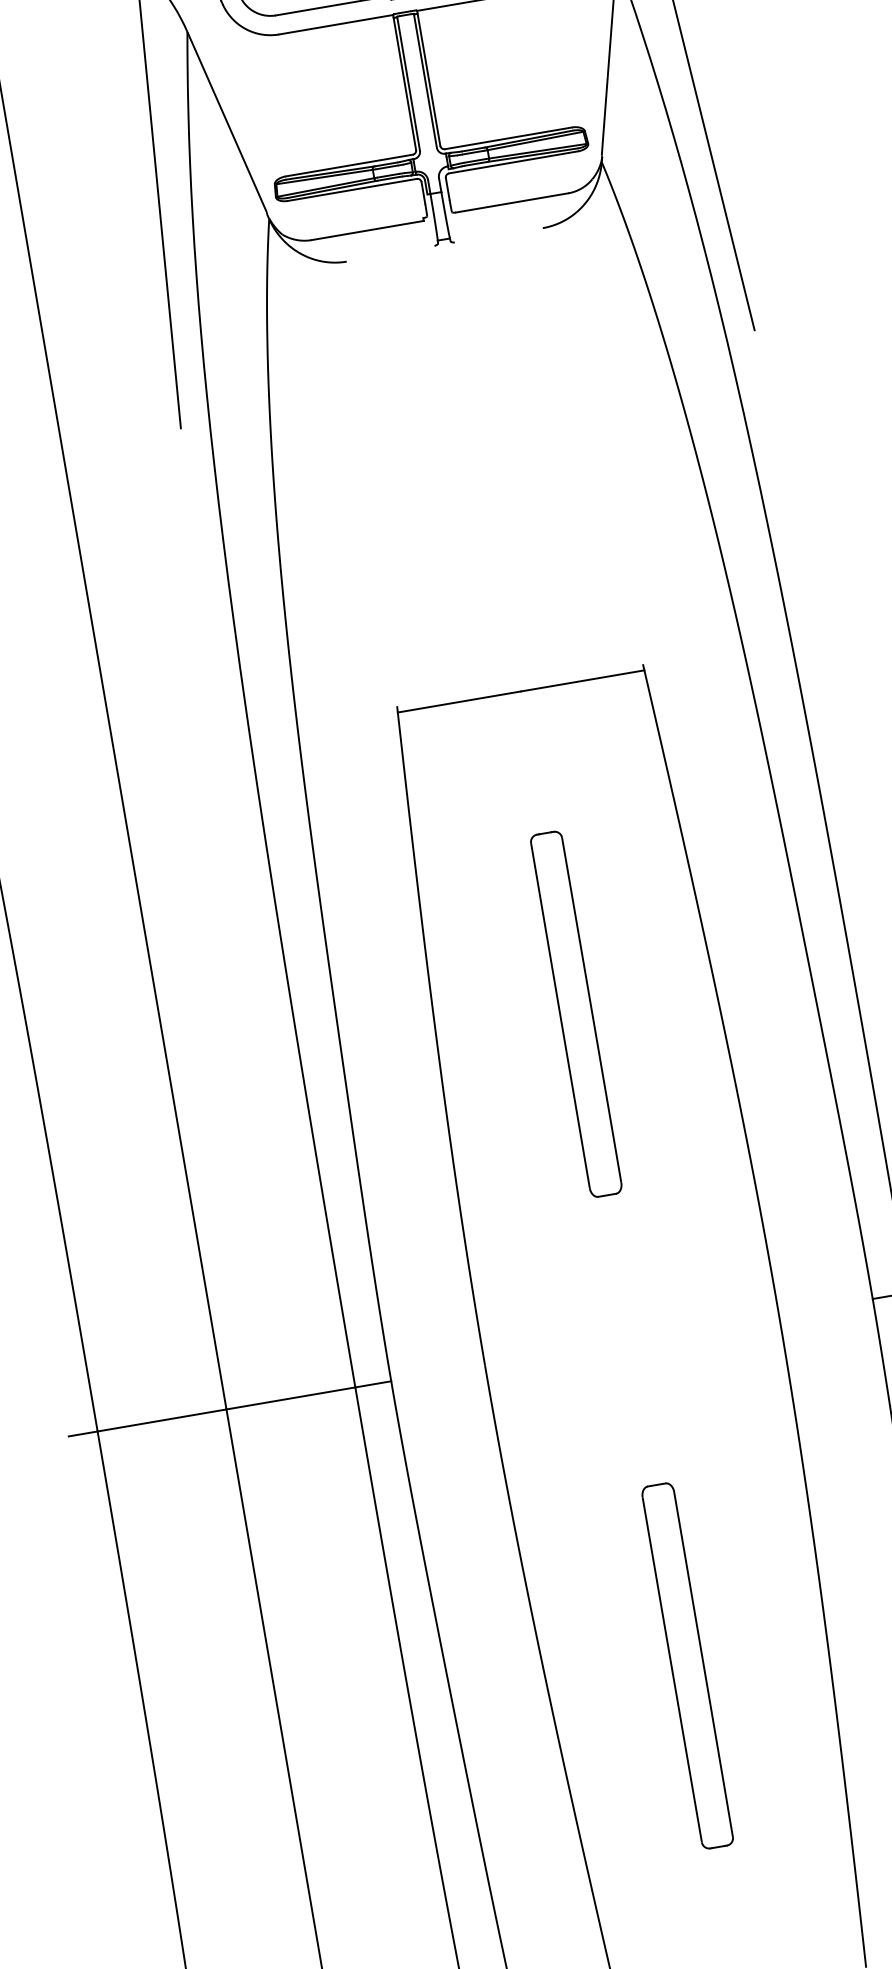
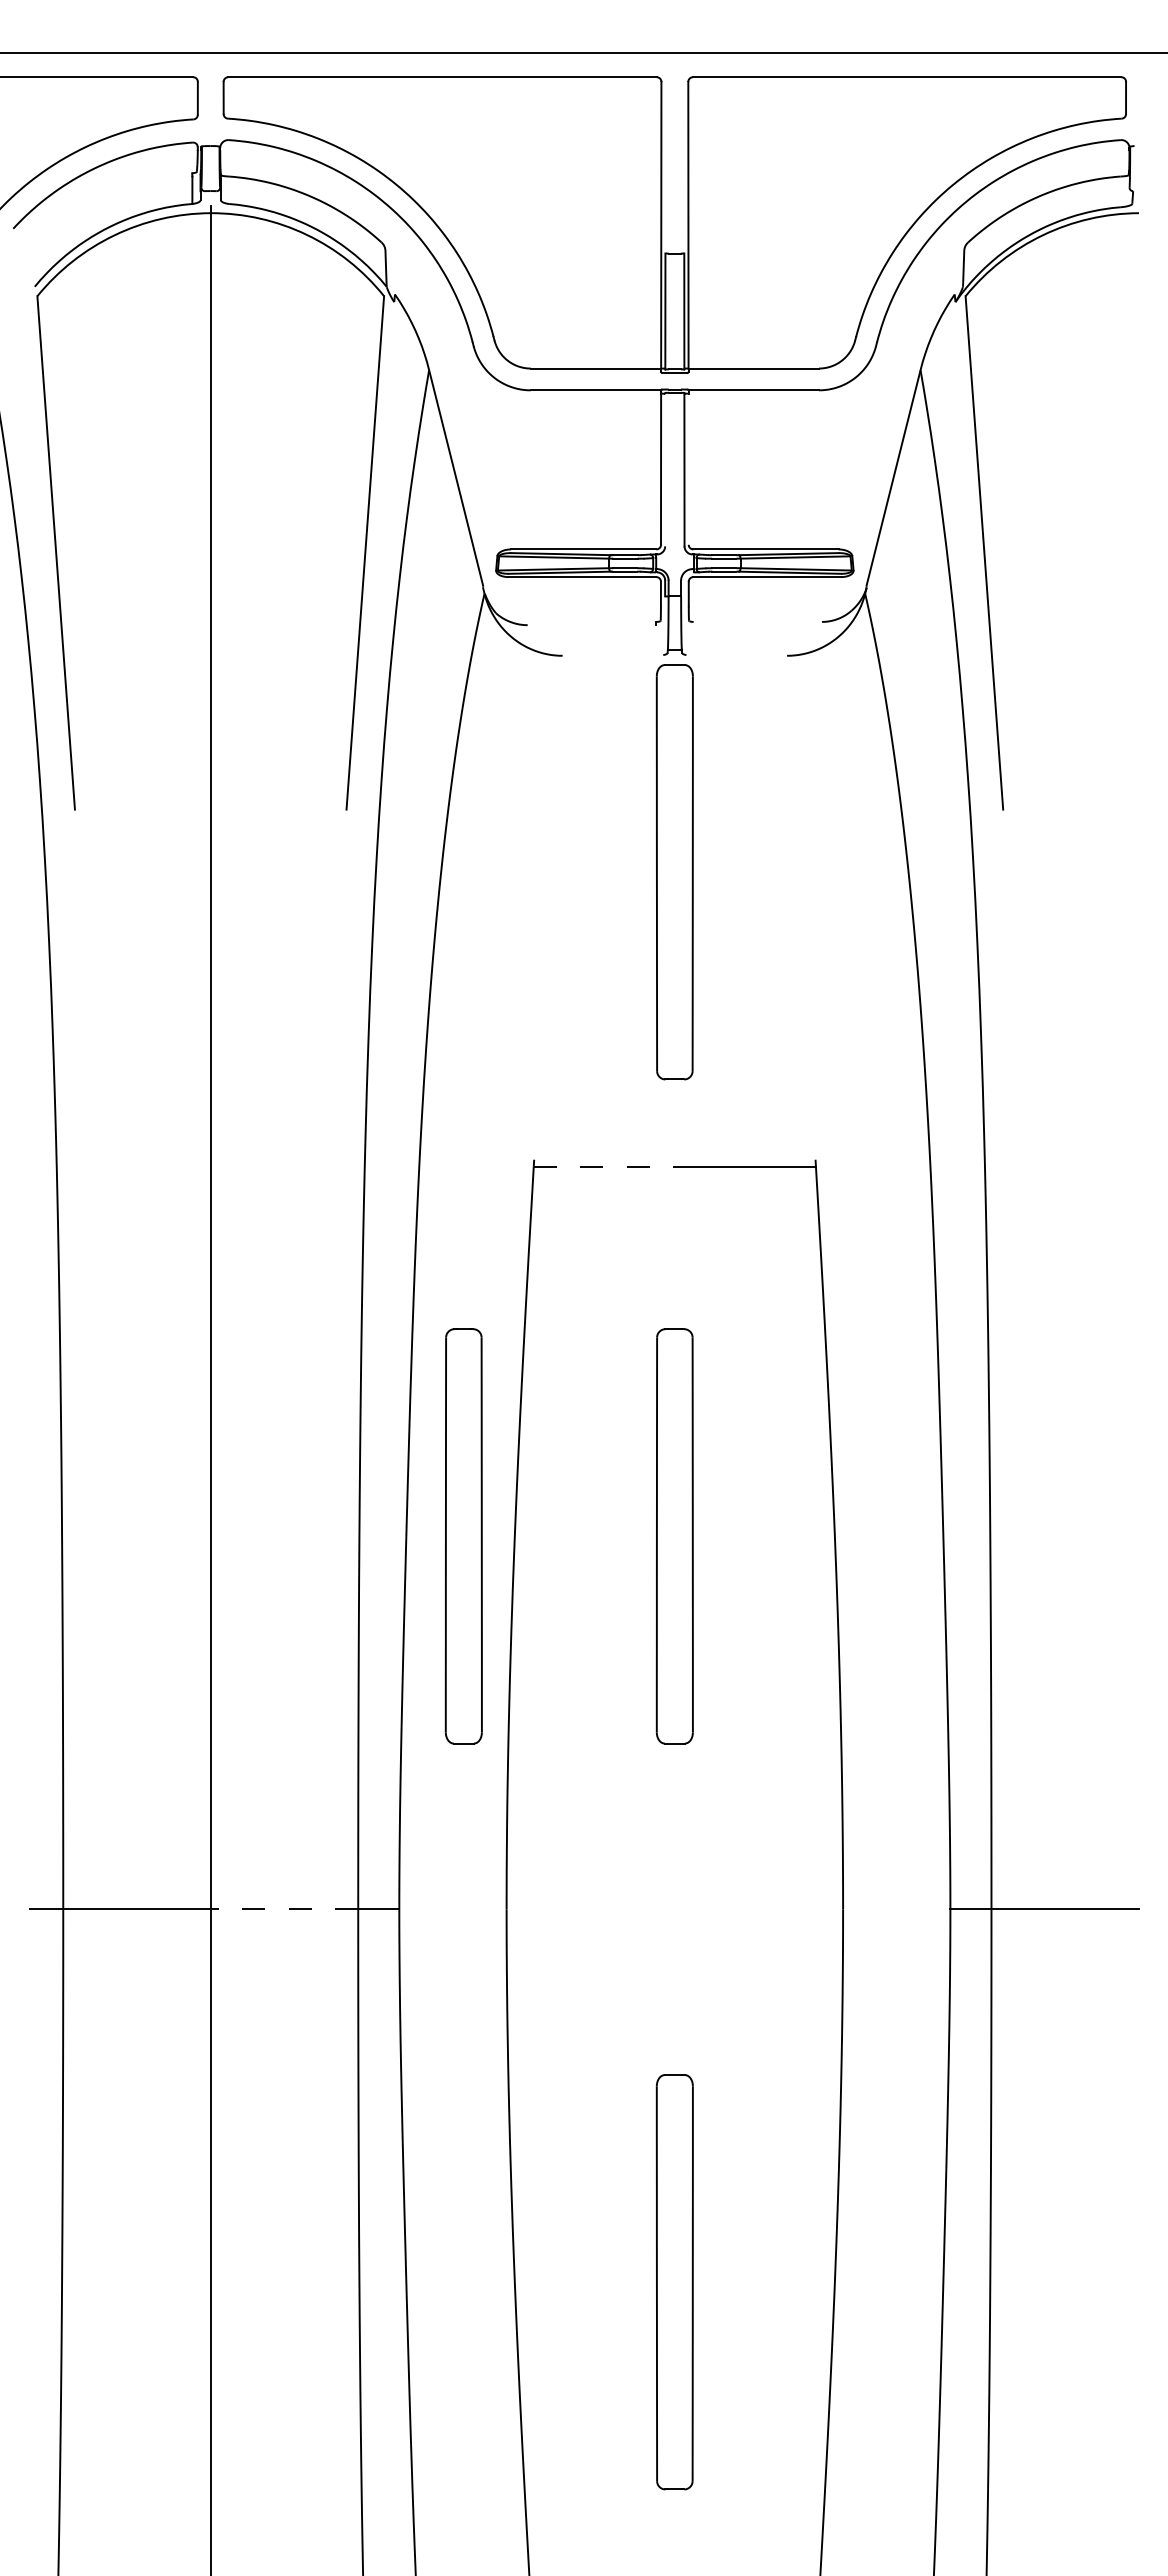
line: (428, 79) -> (688, 468), removed
line: (408, 83) -> (665, 469), removed
line: (511, 202) -> (757, 621), removed
line: (367, 230) -> (591, 625), removed
part: (476, 434) -> (674, 872), added
line: (459, 701) -> (604, 1166), solid -> dashed
part: (391, 1045) -> (463, 1536), added
line: (290, 1398) -> (284, 1909), solid -> dashed

